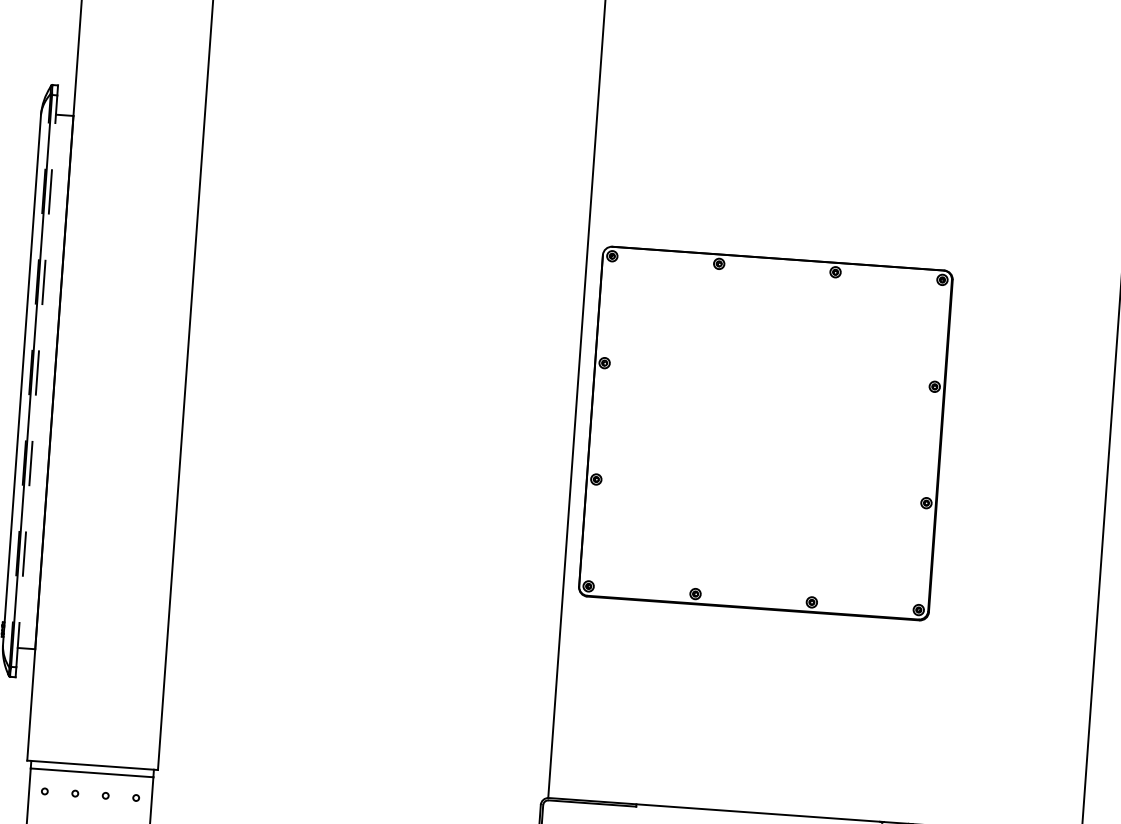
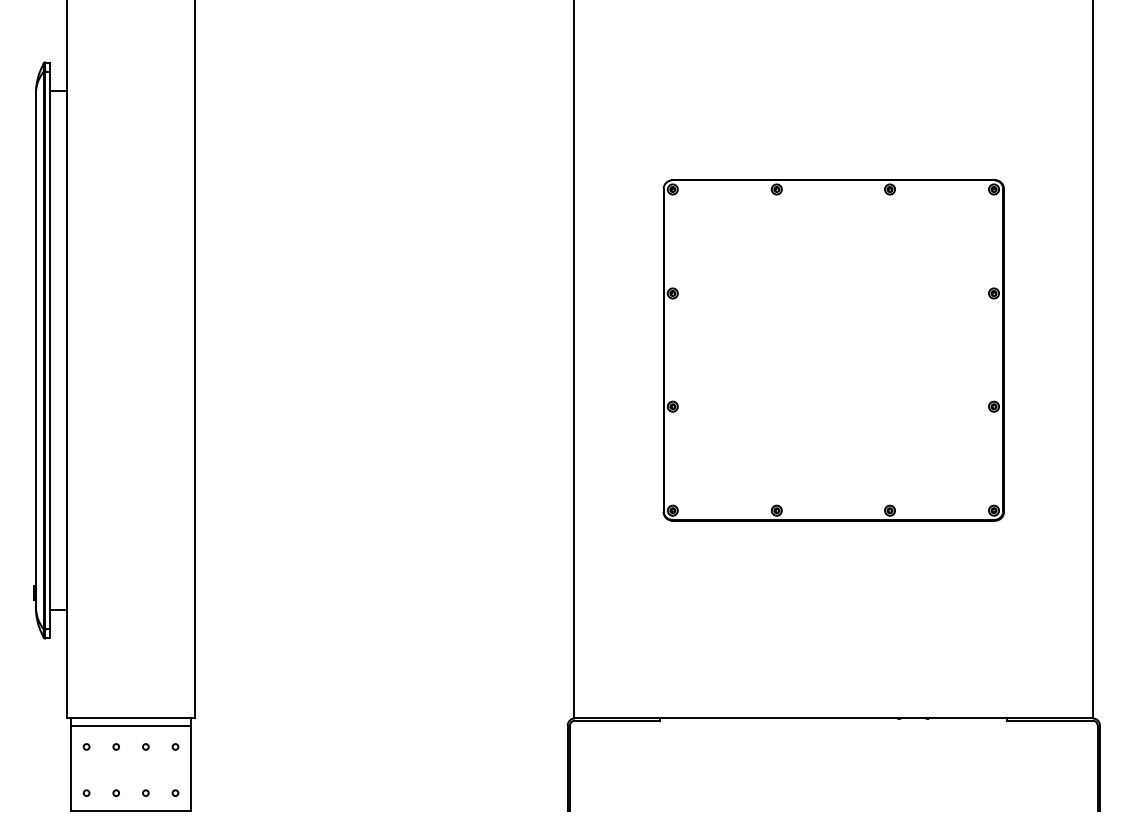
line: (29, 380) -> (43, 350), dashed -> solid
line: (36, 381) -> (50, 350), dashed -> solid
part: (765, 433) -> (833, 350), moved

